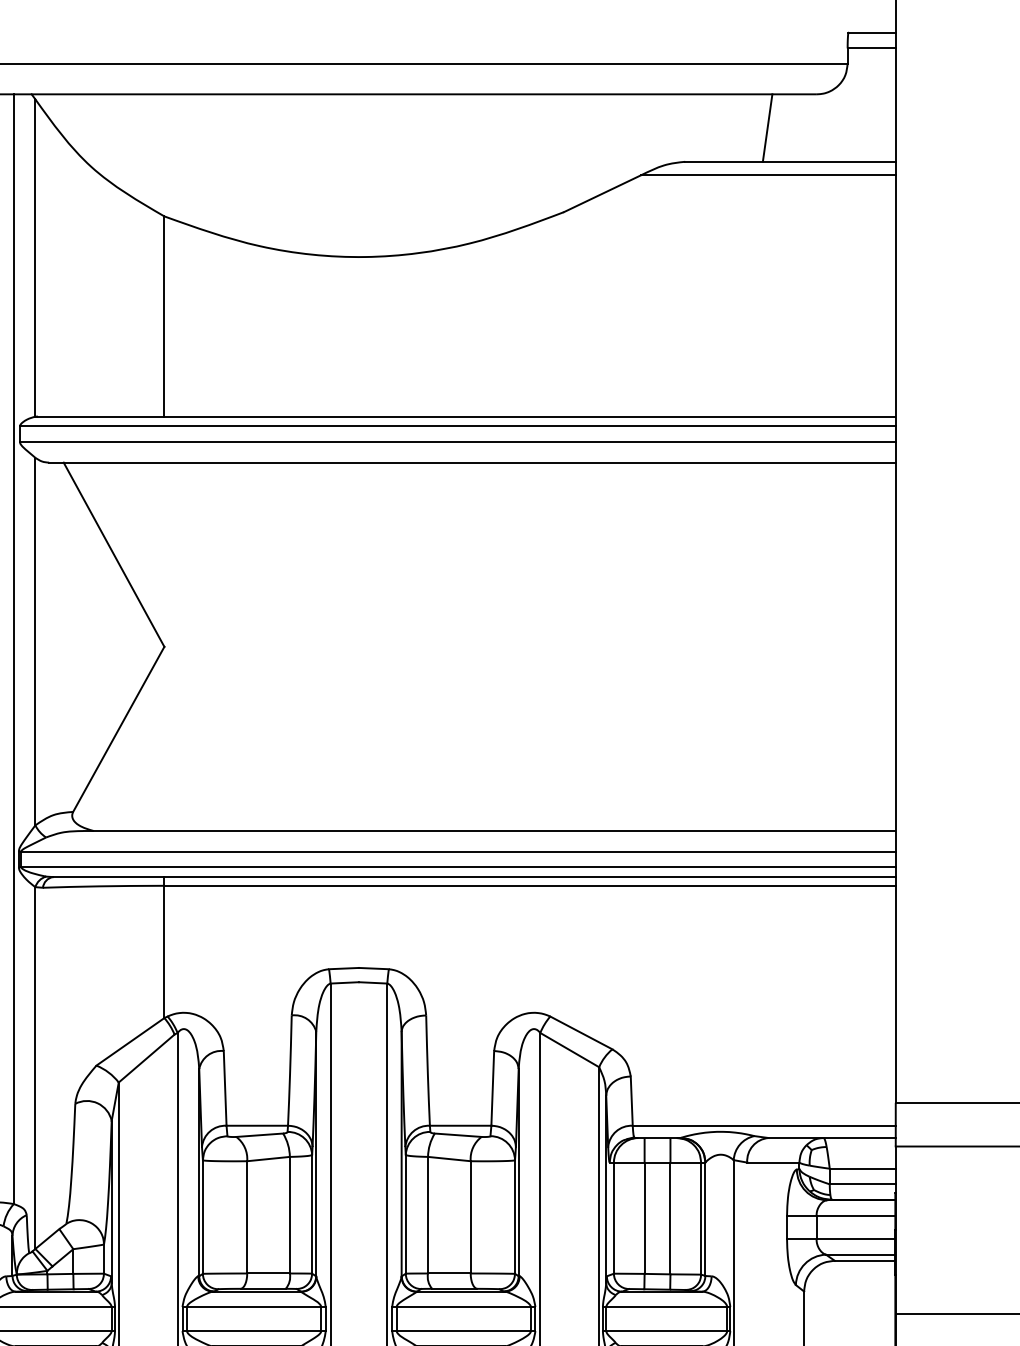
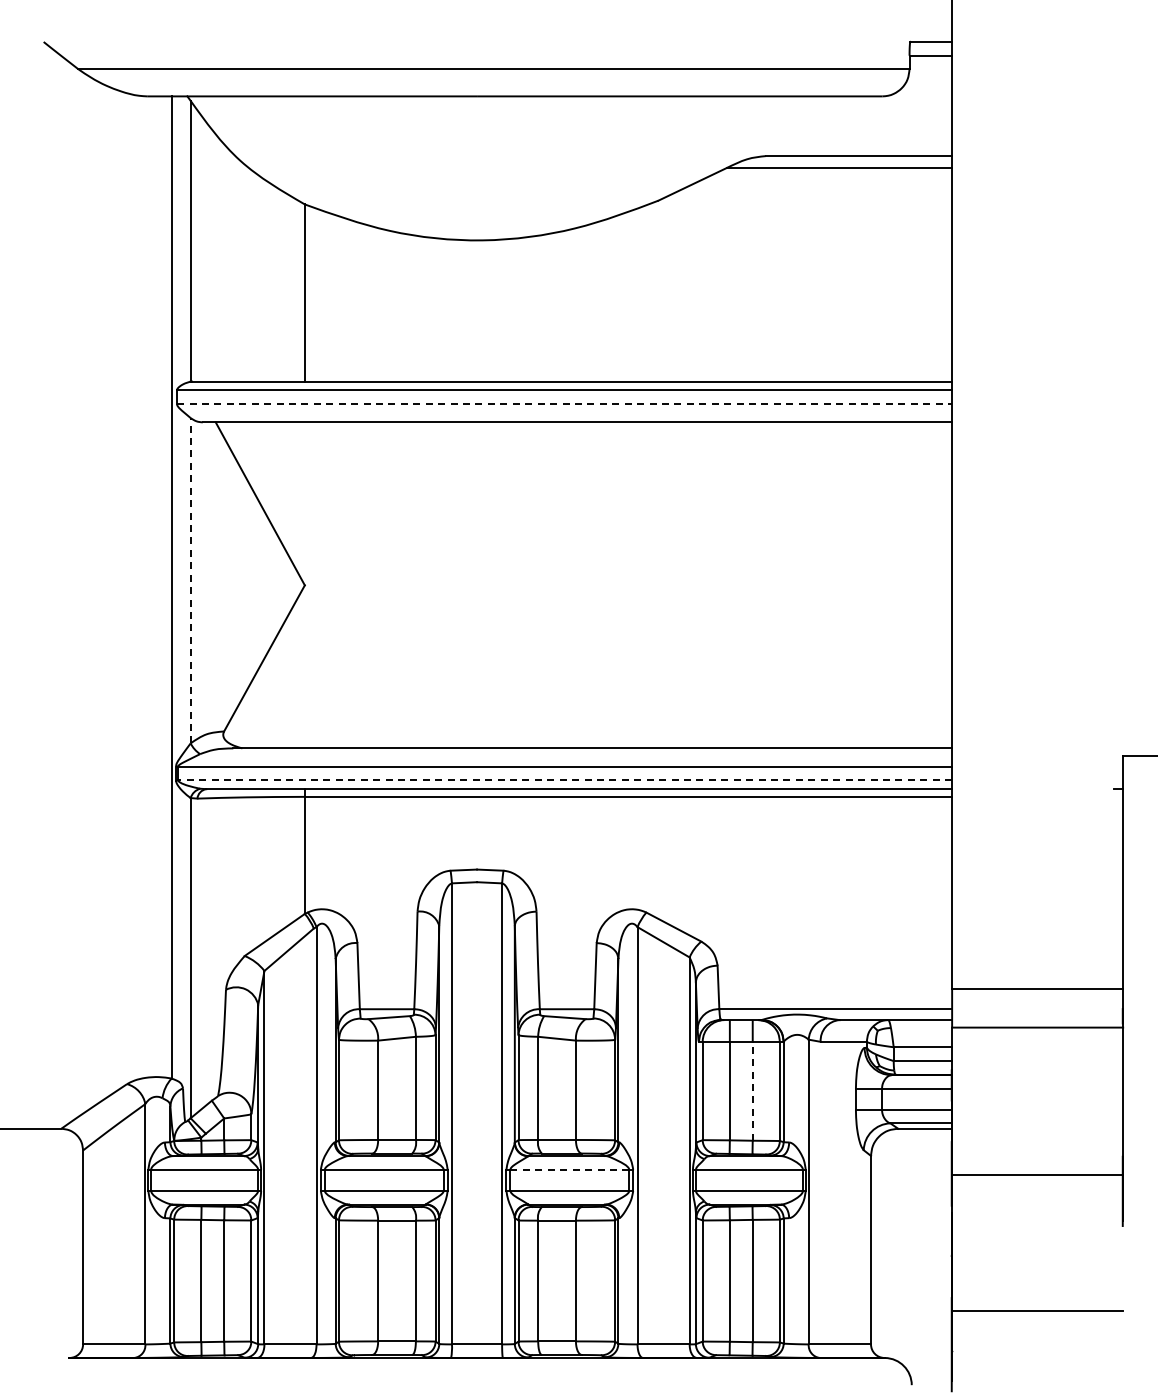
line: (767, 128) -> (838, 126), removed
line: (457, 442) -> (564, 404), solid -> dashed
line: (35, 641) -> (190, 580), solid -> dashed
line: (458, 867) -> (565, 780), solid -> dashed
line: (670, 1217) -> (752, 1090), solid -> dashed
line: (464, 1306) -> (570, 1169), solid -> dashed

